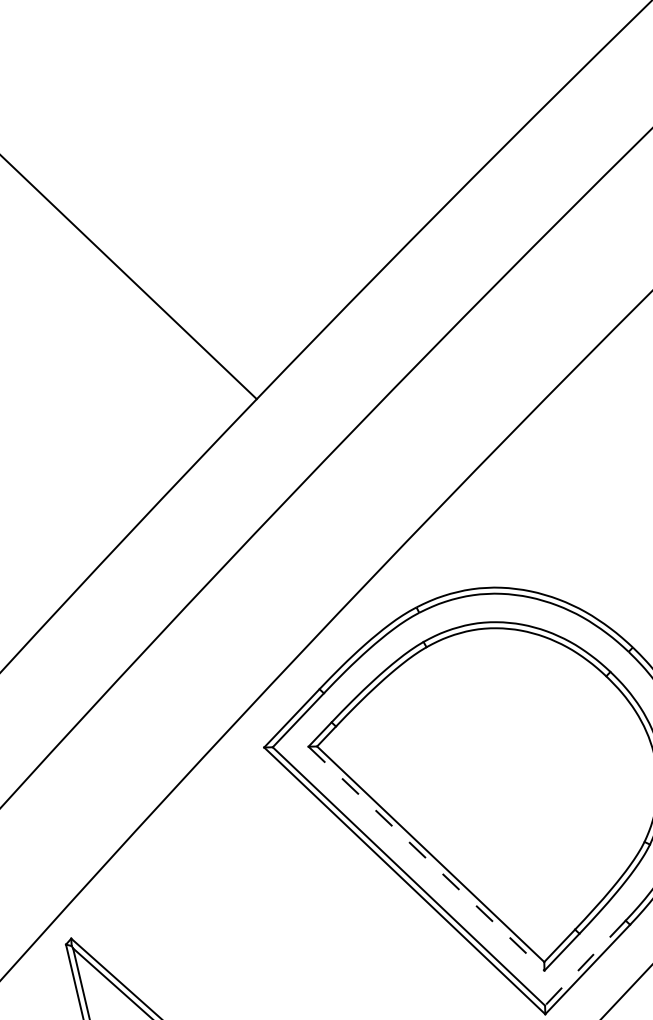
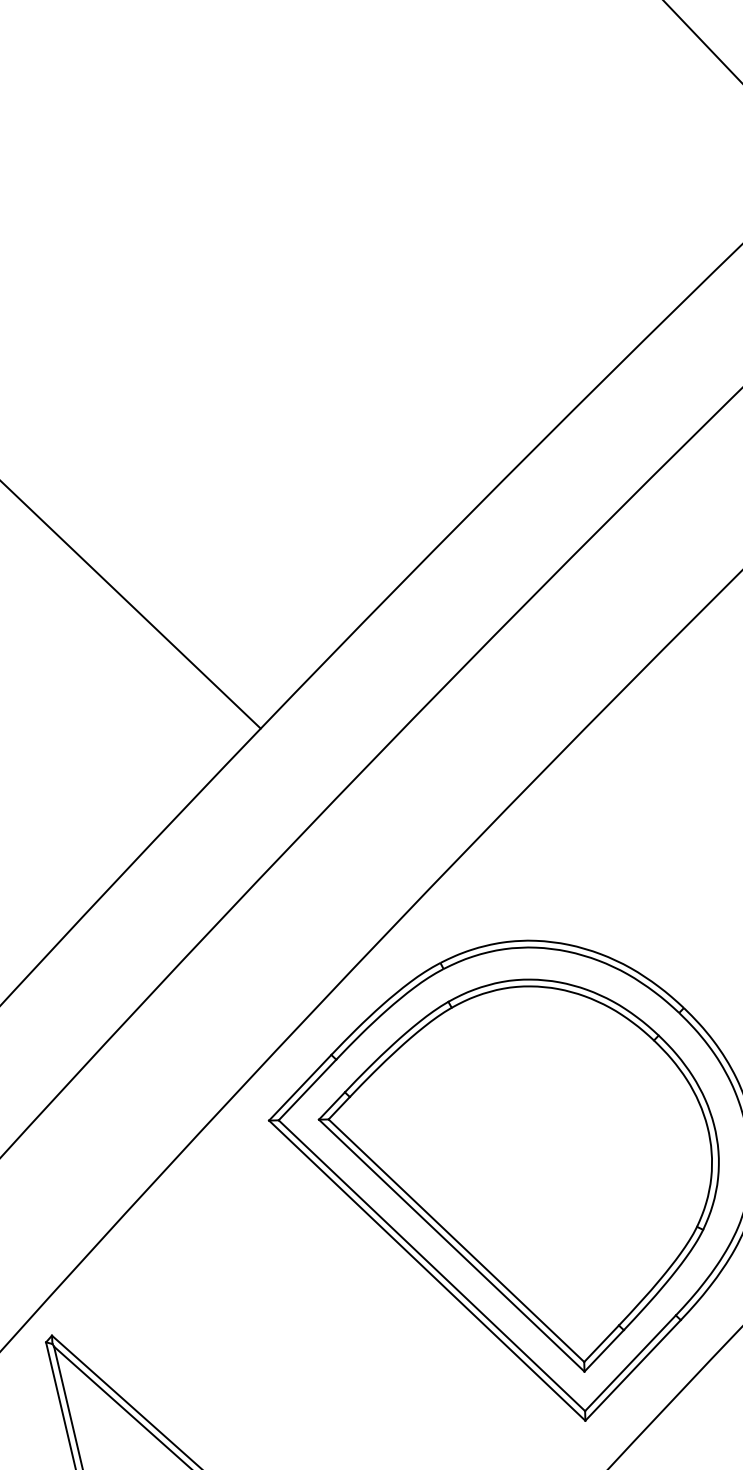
line: (427, 859) -> (452, 1246), dashed -> solid
line: (585, 963) -> (630, 1363), dashed -> solid

